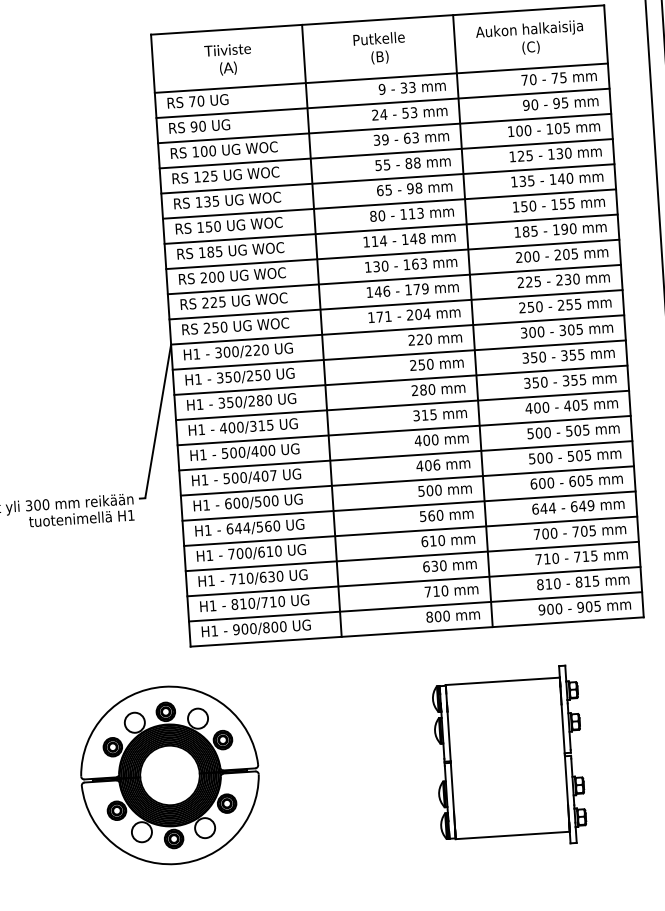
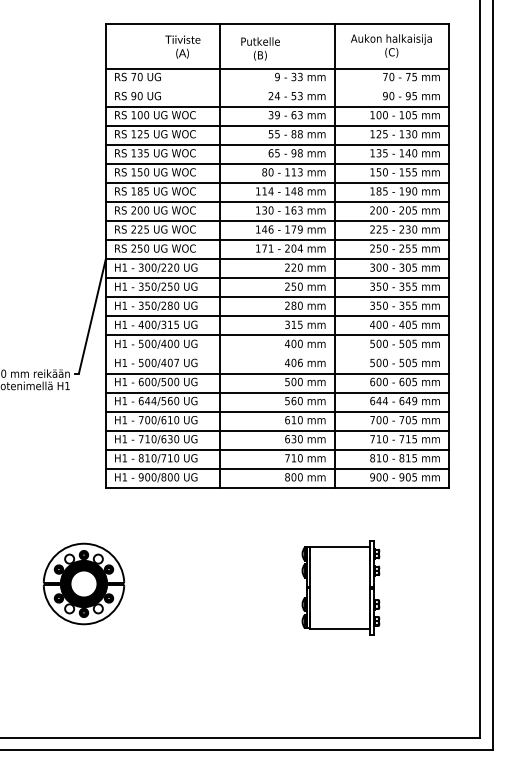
text: (379, 47) -> (260, 48), moved
text: (227, 58) -> (182, 46), moved
line: (381, 103) -> (276, 87), removed
line: (404, 455) -> (276, 354), removed
part: (508, 758) -> (340, 587), size x0.7
part: (169, 774) -> (83, 583), size x0.6

